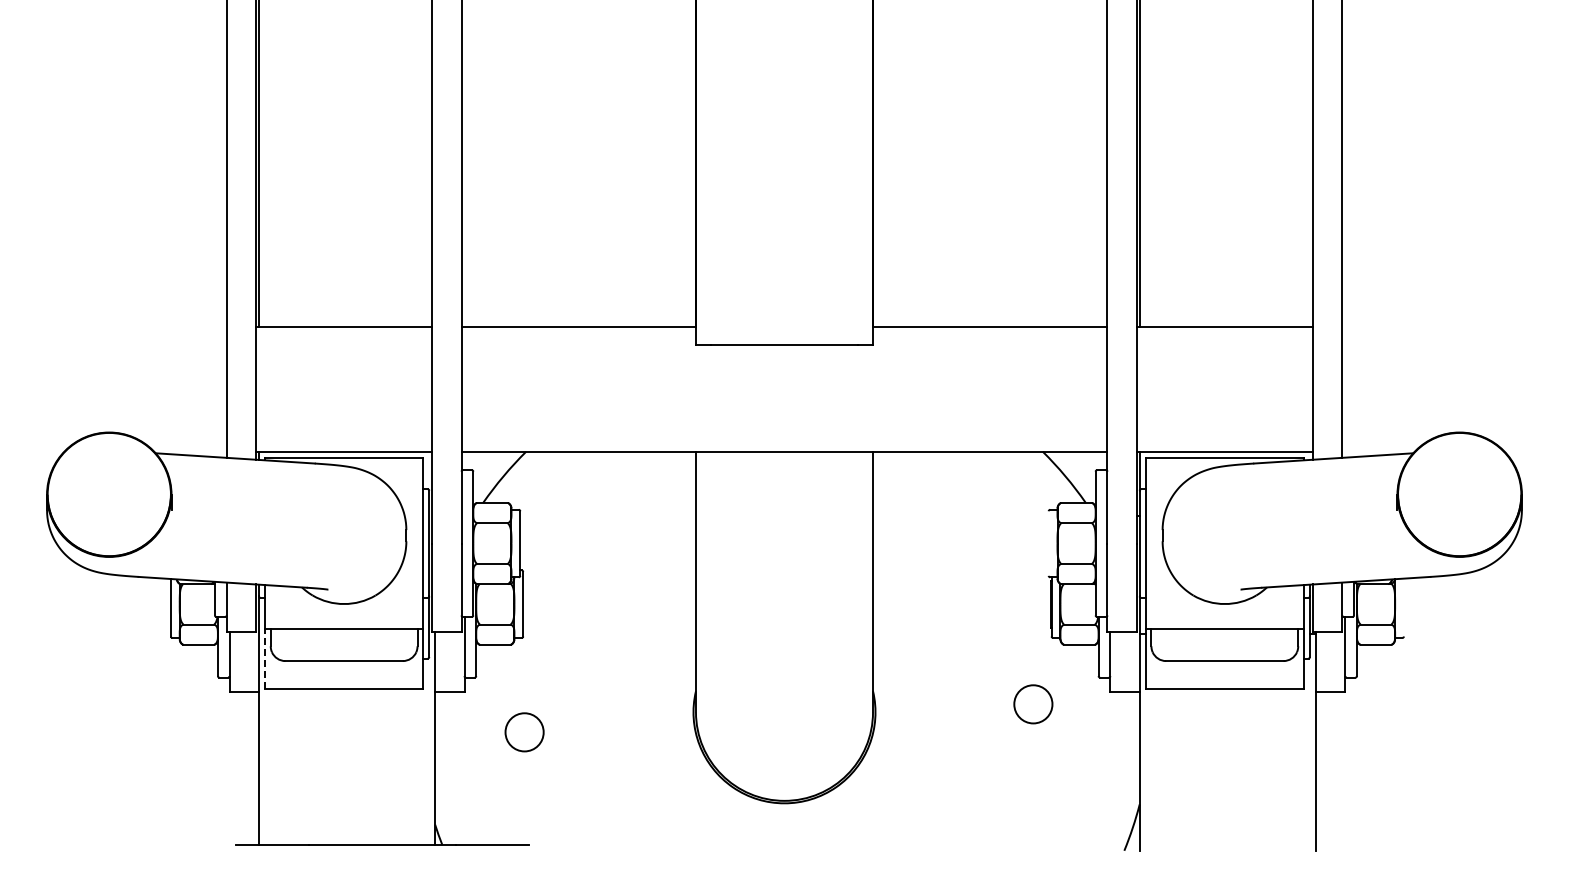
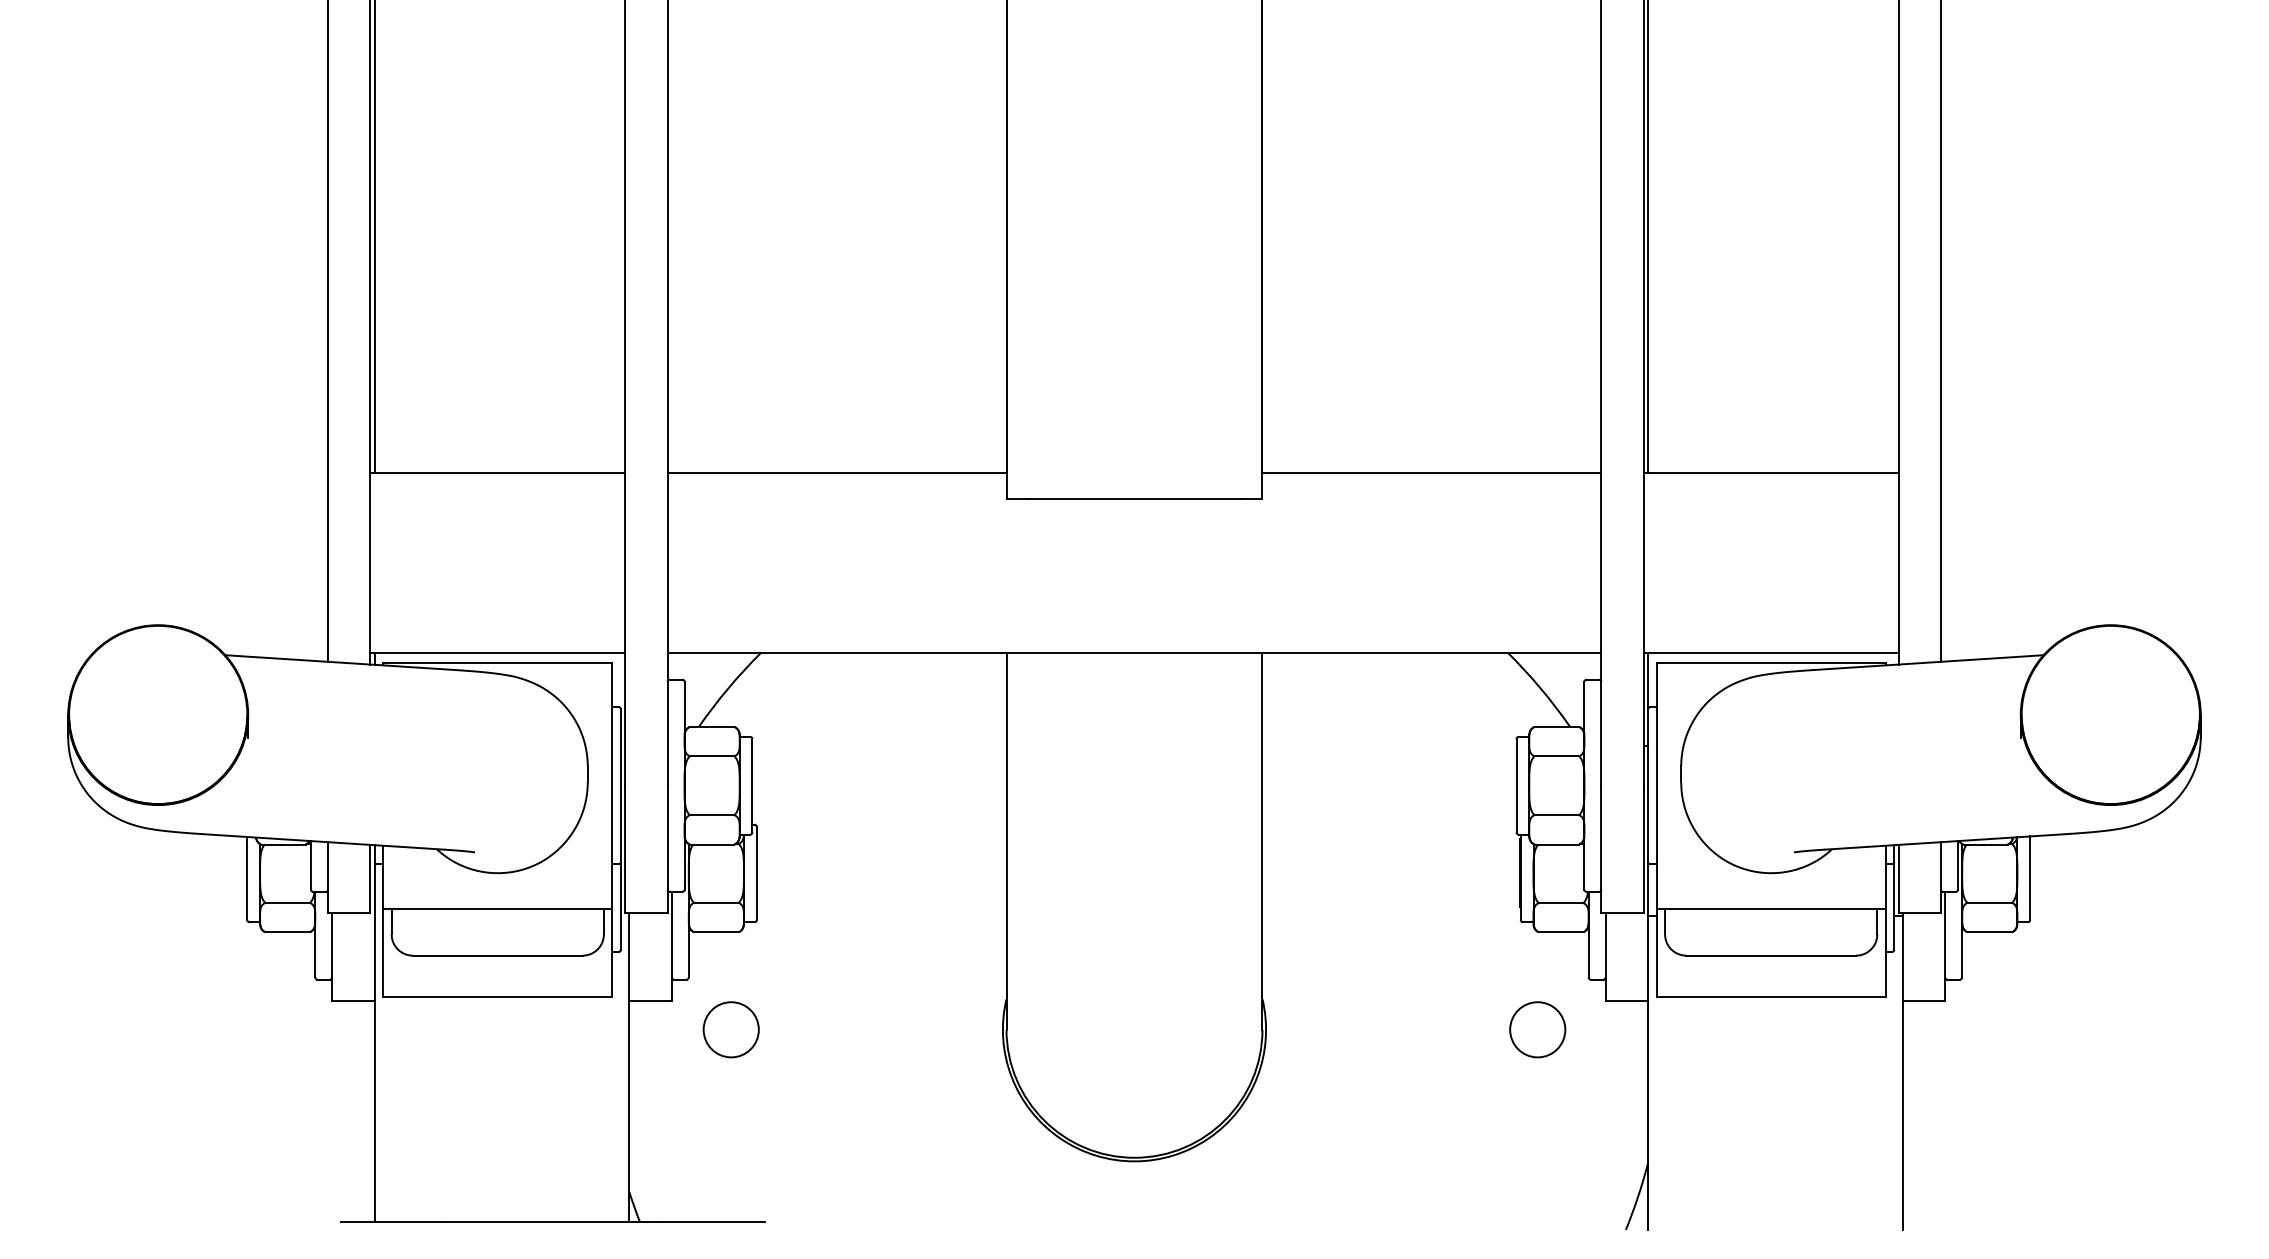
line: (1048, 543) -> (1516, 785), added
line: (1403, 607) -> (2029, 878), added
line: (264, 658) -> (382, 951), dashed -> solid
circle: (1033, 704) -> (1537, 1030), moved
circle: (524, 732) -> (731, 1030), moved

